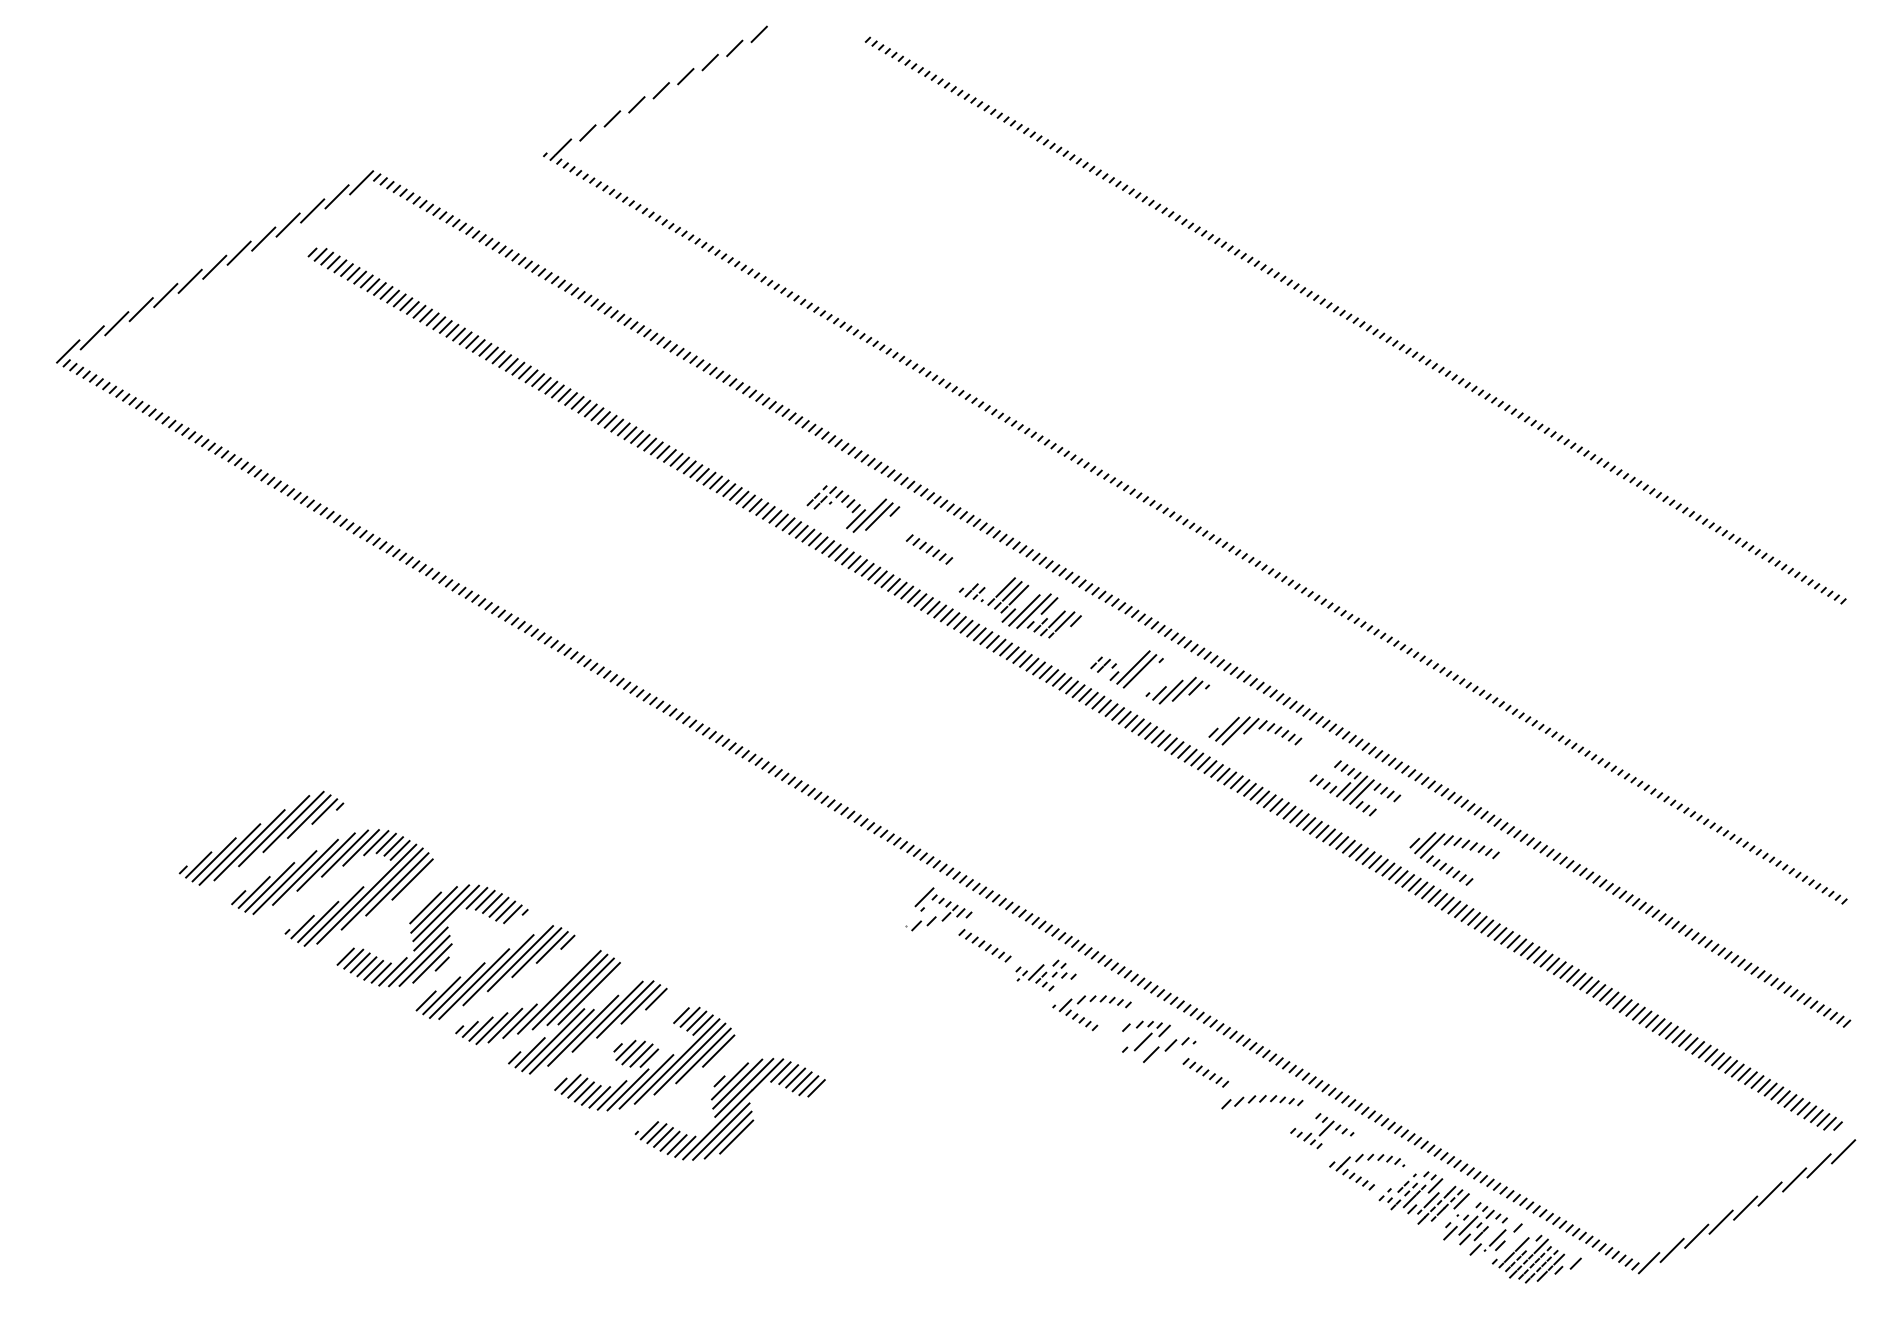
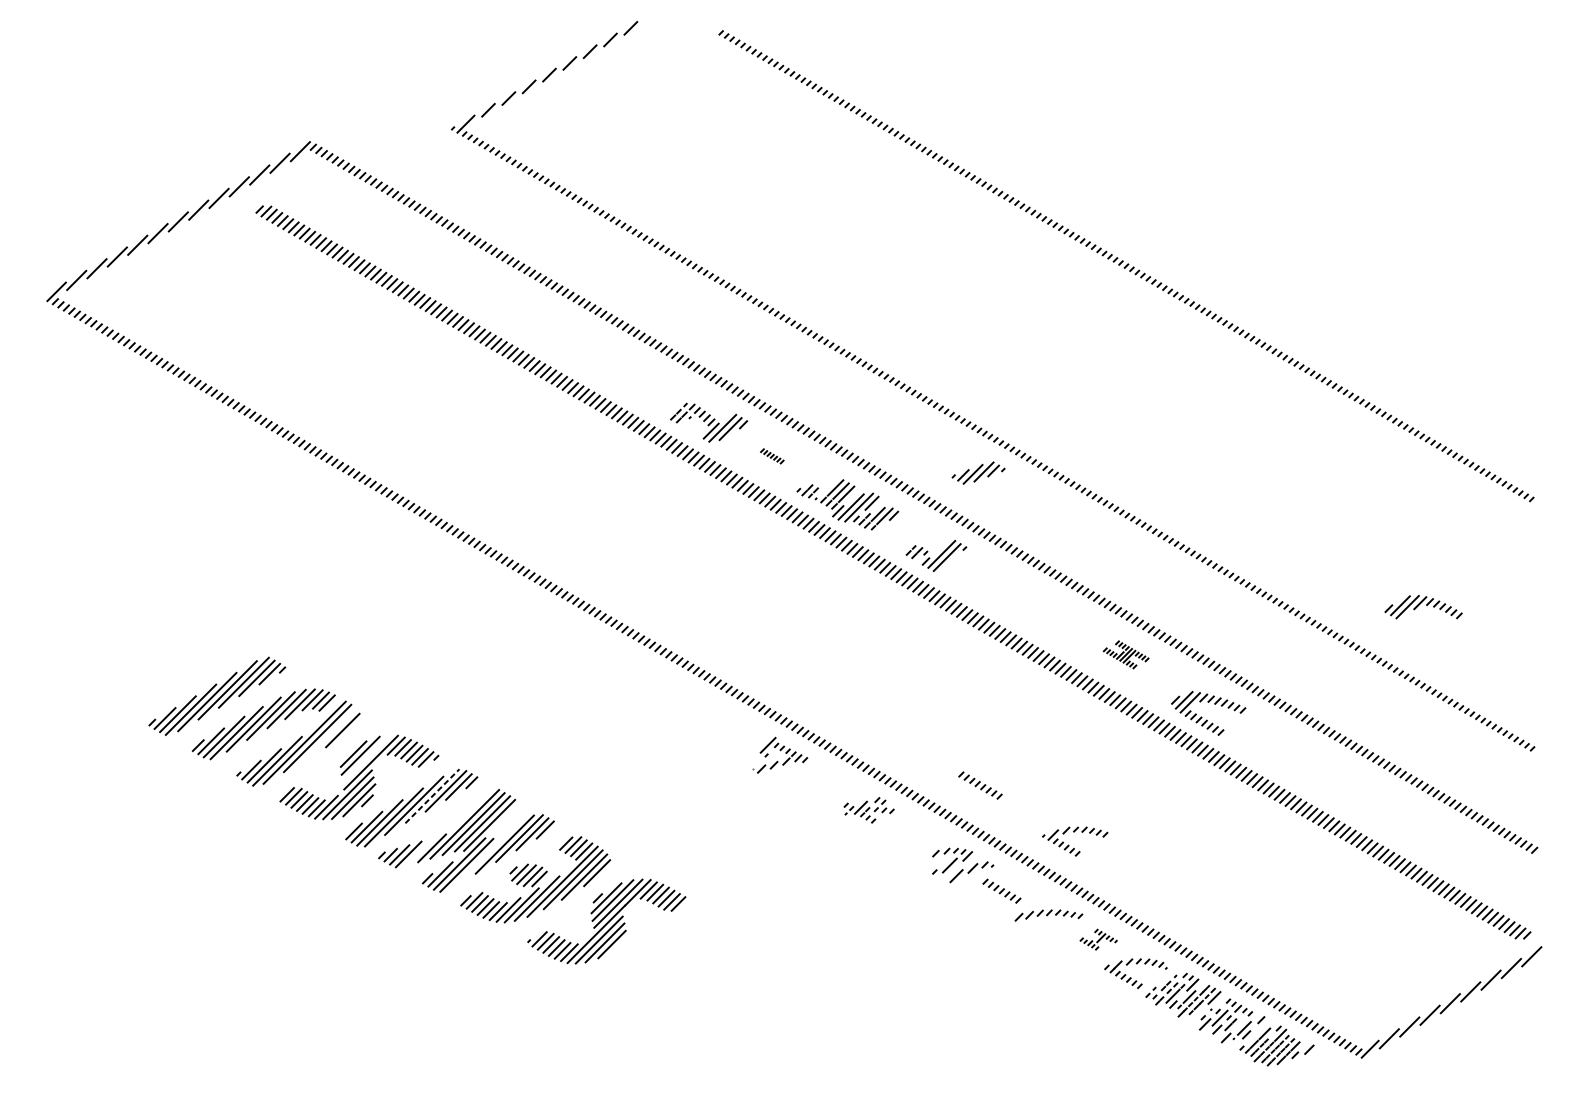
part: (929, 549) -> (772, 456), size x0.6
part: (1177, 690) -> (978, 472), moved
part: (1255, 730) -> (1423, 606), moved
part: (1355, 788) -> (1126, 654), size x0.6
line: (399, 850) -> (331, 706), removed
line: (397, 884) -> (330, 734), removed
line: (441, 913) -> (366, 758), removed
part: (984, 945) -> (980, 785), moved
line: (520, 958) -> (432, 796), solid -> dashed
part: (1090, 1020) -> (1073, 847), moved
line: (505, 1025) -> (420, 851), removed
line: (583, 1030) -> (484, 856), removed
part: (1322, 1131) -> (1098, 939), size x0.7

